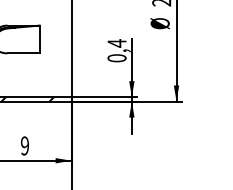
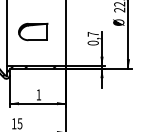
text: (115, 42) -> (92, 33), 0,4 -> 0,7
text: (24, 145) -> (38, 94), 9 -> 1

